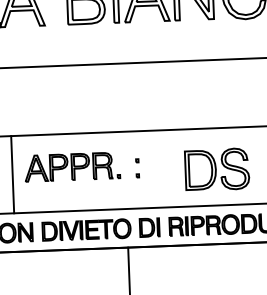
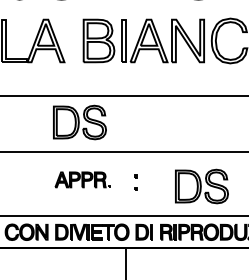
part: (65, 97) -> (79, 122), added
part: (72, 166) -> (82, 179), size x0.7
line: (13, 175) -> (33, 184), removed

